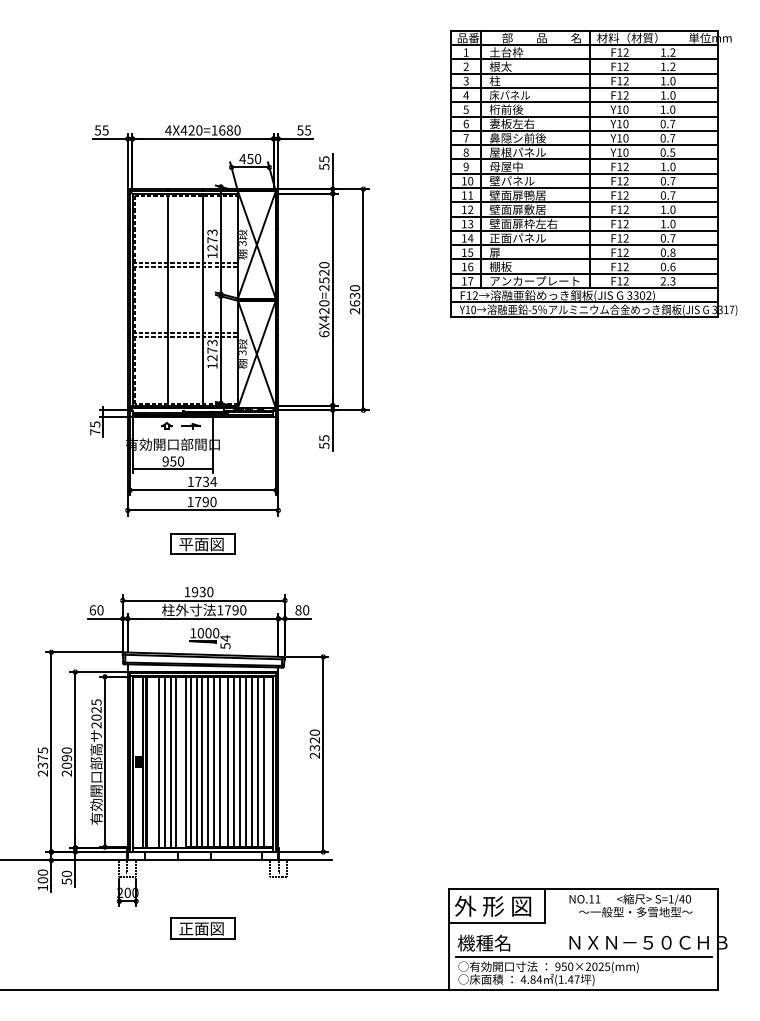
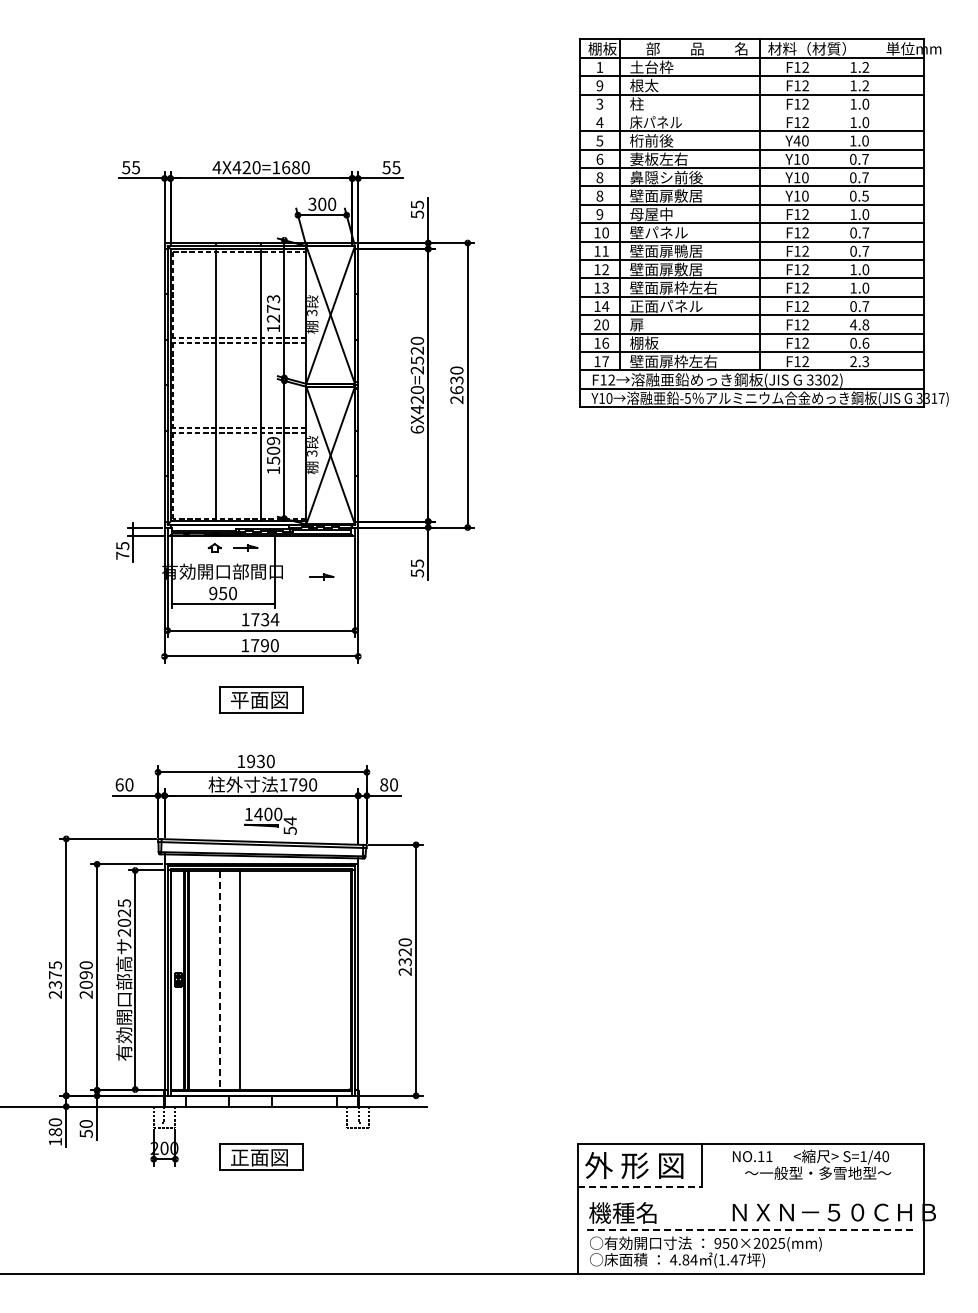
text: (468, 37) -> (602, 48), 品番 -> 棚板
text: (465, 67) -> (599, 86), 2 -> 9
line: (584, 87) -> (752, 112), removed
text: (619, 109) -> (796, 140), Y10 -> Y40
text: (465, 138) -> (599, 177), 7 -> 8
text: (517, 152) -> (666, 195), 屋根パネル -> 壁面扉敷居
text: (246, 158) -> (317, 203), 450 -> 300
text: (467, 252) -> (601, 324), 15 -> 20
text: (663, 252) -> (853, 324), 0.8 -> 4.8
text: (534, 281) -> (687, 361), アンカープレート -> 壁面扉枠左右
text: (212, 350) -> (273, 450), 1273 -> 1509
part: (249, 448) -> (321, 576), added
text: (200, 632) -> (258, 813), 1000 -> 1400
line: (190, 761) -> (245, 979), removed
line: (196, 761) -> (252, 979), removed
line: (202, 761) -> (260, 979), removed
line: (208, 761) -> (268, 979), removed
line: (214, 761) -> (275, 979), removed
line: (220, 761) -> (283, 979), removed
line: (228, 761) -> (293, 979), removed
line: (234, 761) -> (301, 979), removed
line: (240, 761) -> (309, 979), removed
line: (245, 761) -> (316, 979), removed
line: (252, 761) -> (324, 979), removed
line: (257, 761) -> (331, 979), removed
line: (263, 761) -> (339, 979), removed
line: (158, 762) -> (204, 980), removed
line: (164, 762) -> (211, 980), removed
line: (170, 762) -> (219, 980), solid -> dashed
line: (176, 762) -> (227, 980), removed
text: (42, 880) -> (55, 1132), 100 -> 180
line: (496, 923) -> (639, 1187), solid -> dashed
part: (203, 927) -> (261, 1156), moved
line: (584, 956) -> (751, 1230), solid -> dashed

